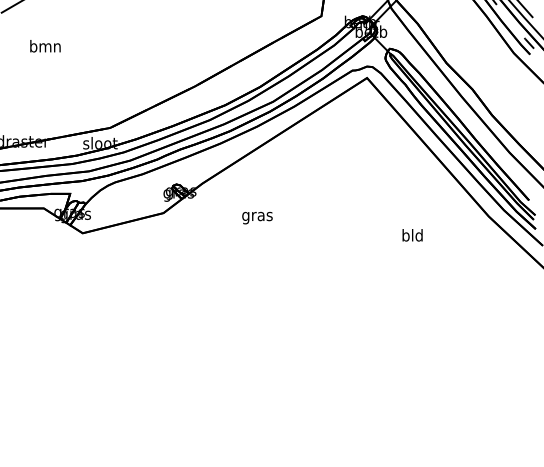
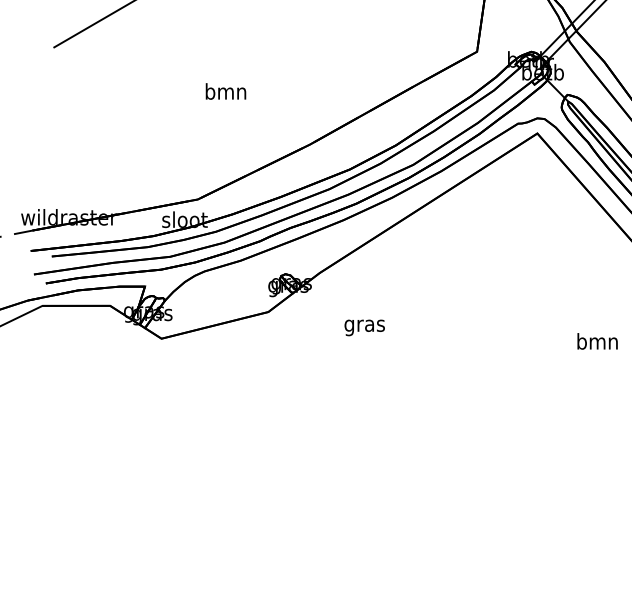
text: (45, 46) -> (226, 91), moved
text: (257, 218) -> (364, 328), moved
text: (412, 235) -> (597, 341), bld -> bmn

